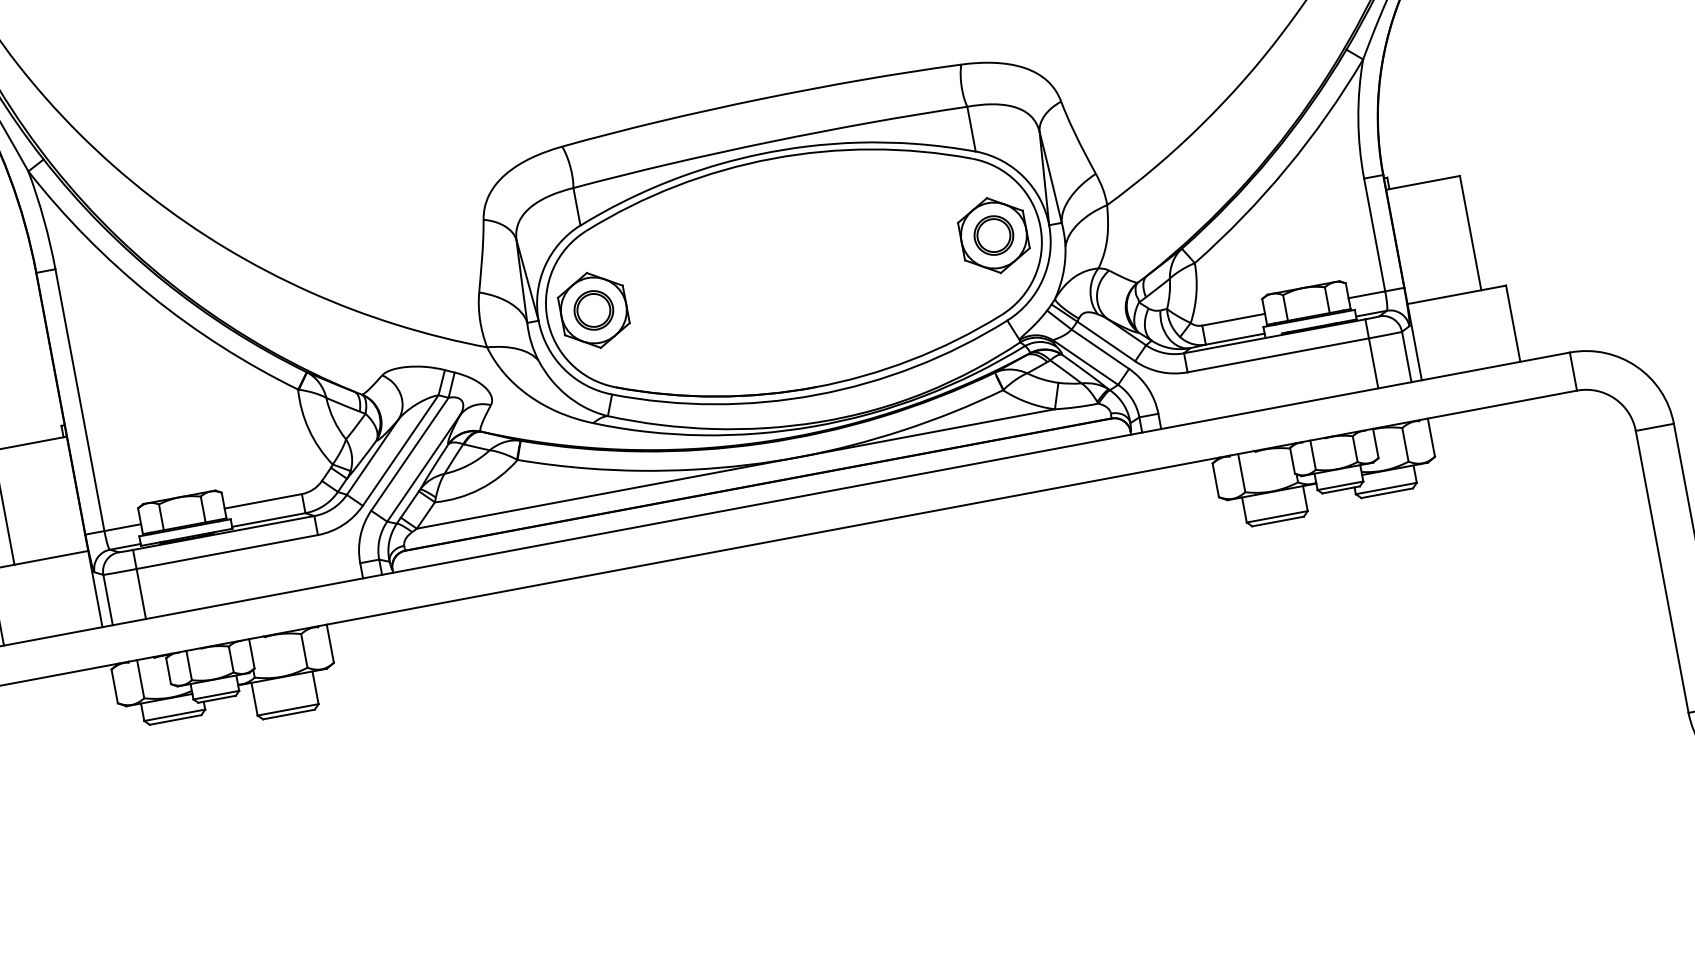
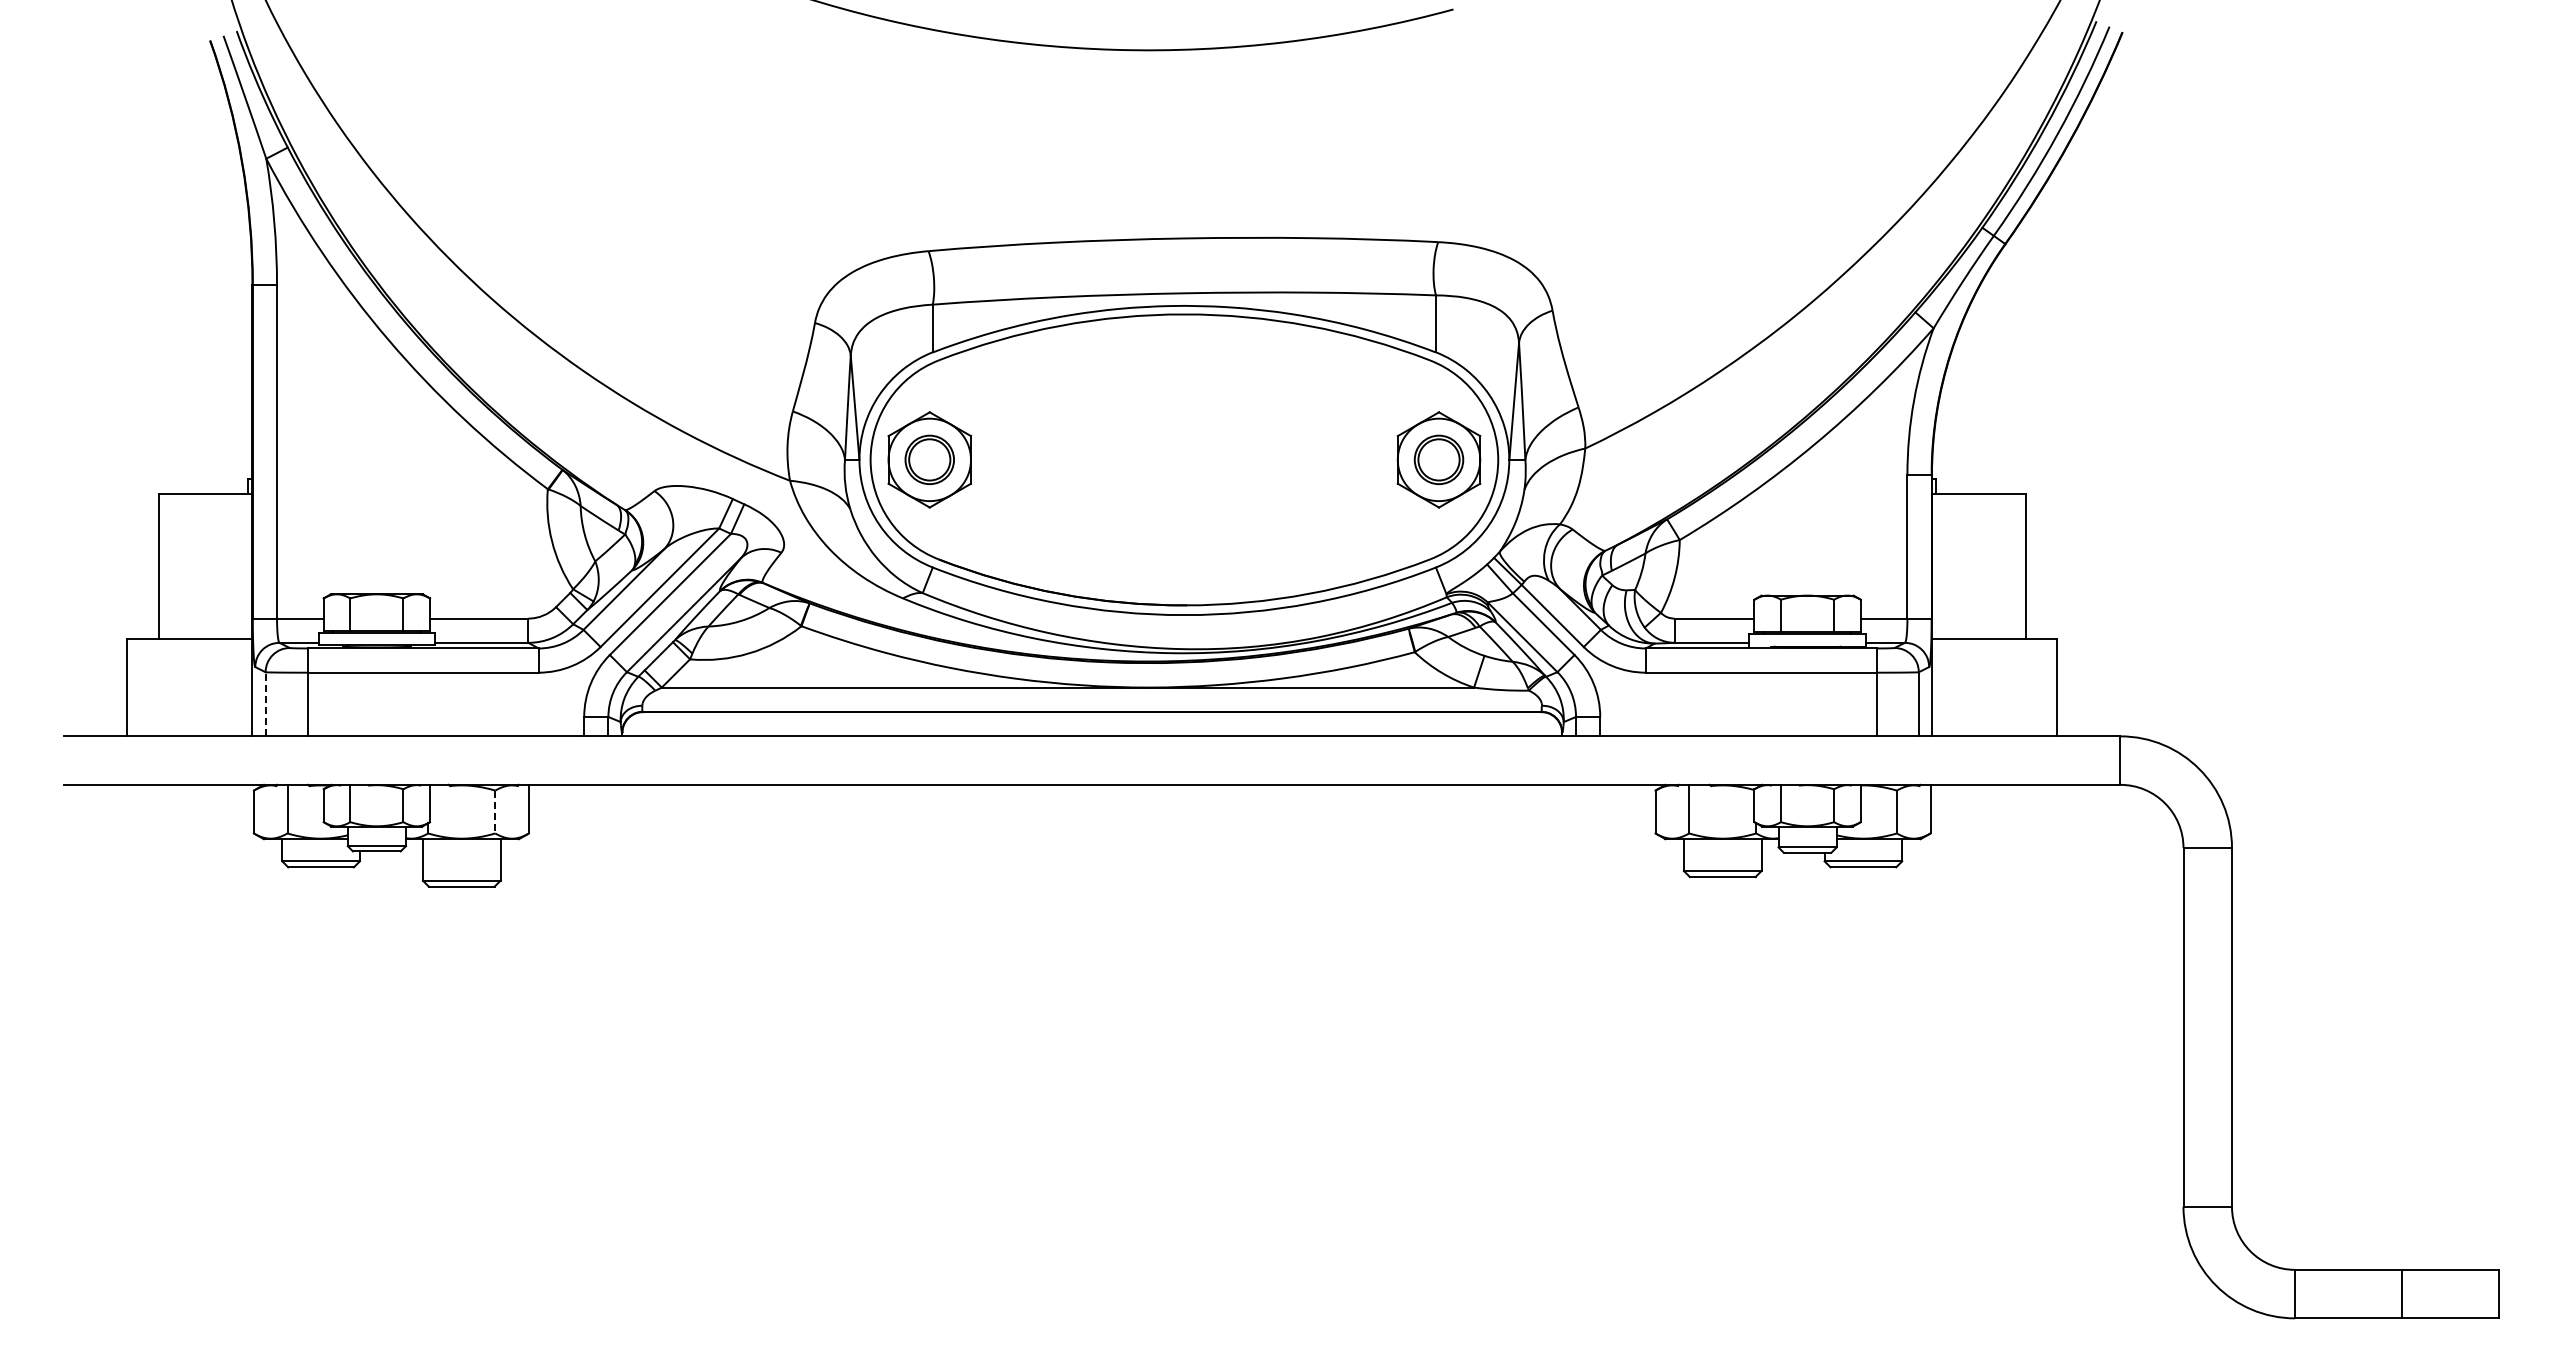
line: (107, 599) -> (265, 703), solid -> dashed
line: (304, 651) -> (495, 812), solid -> dashed

